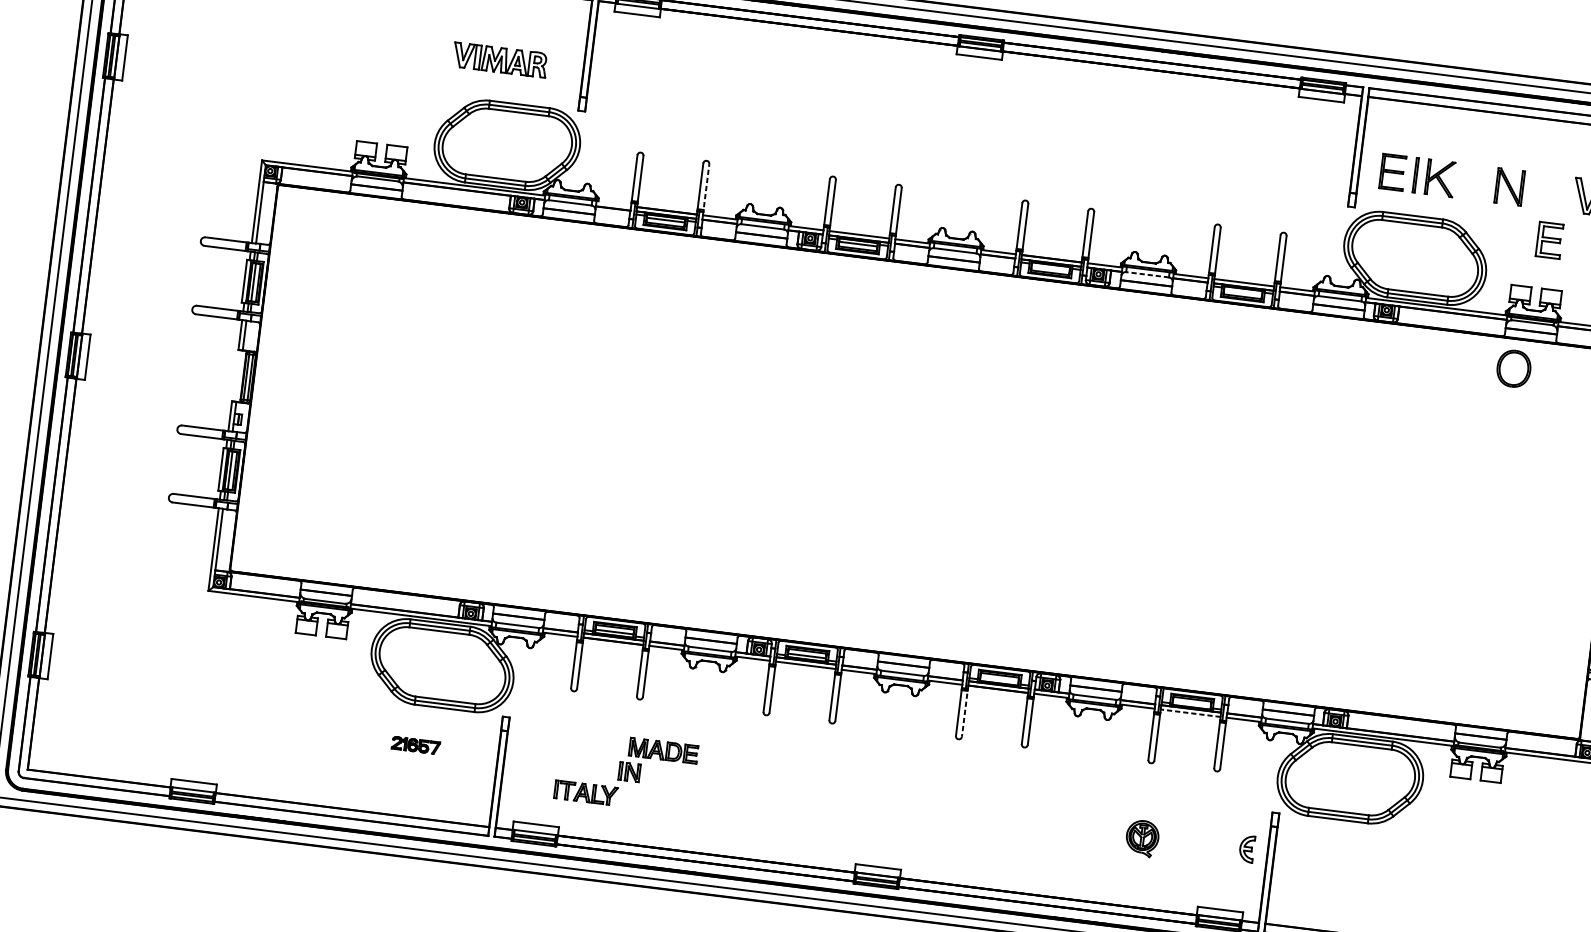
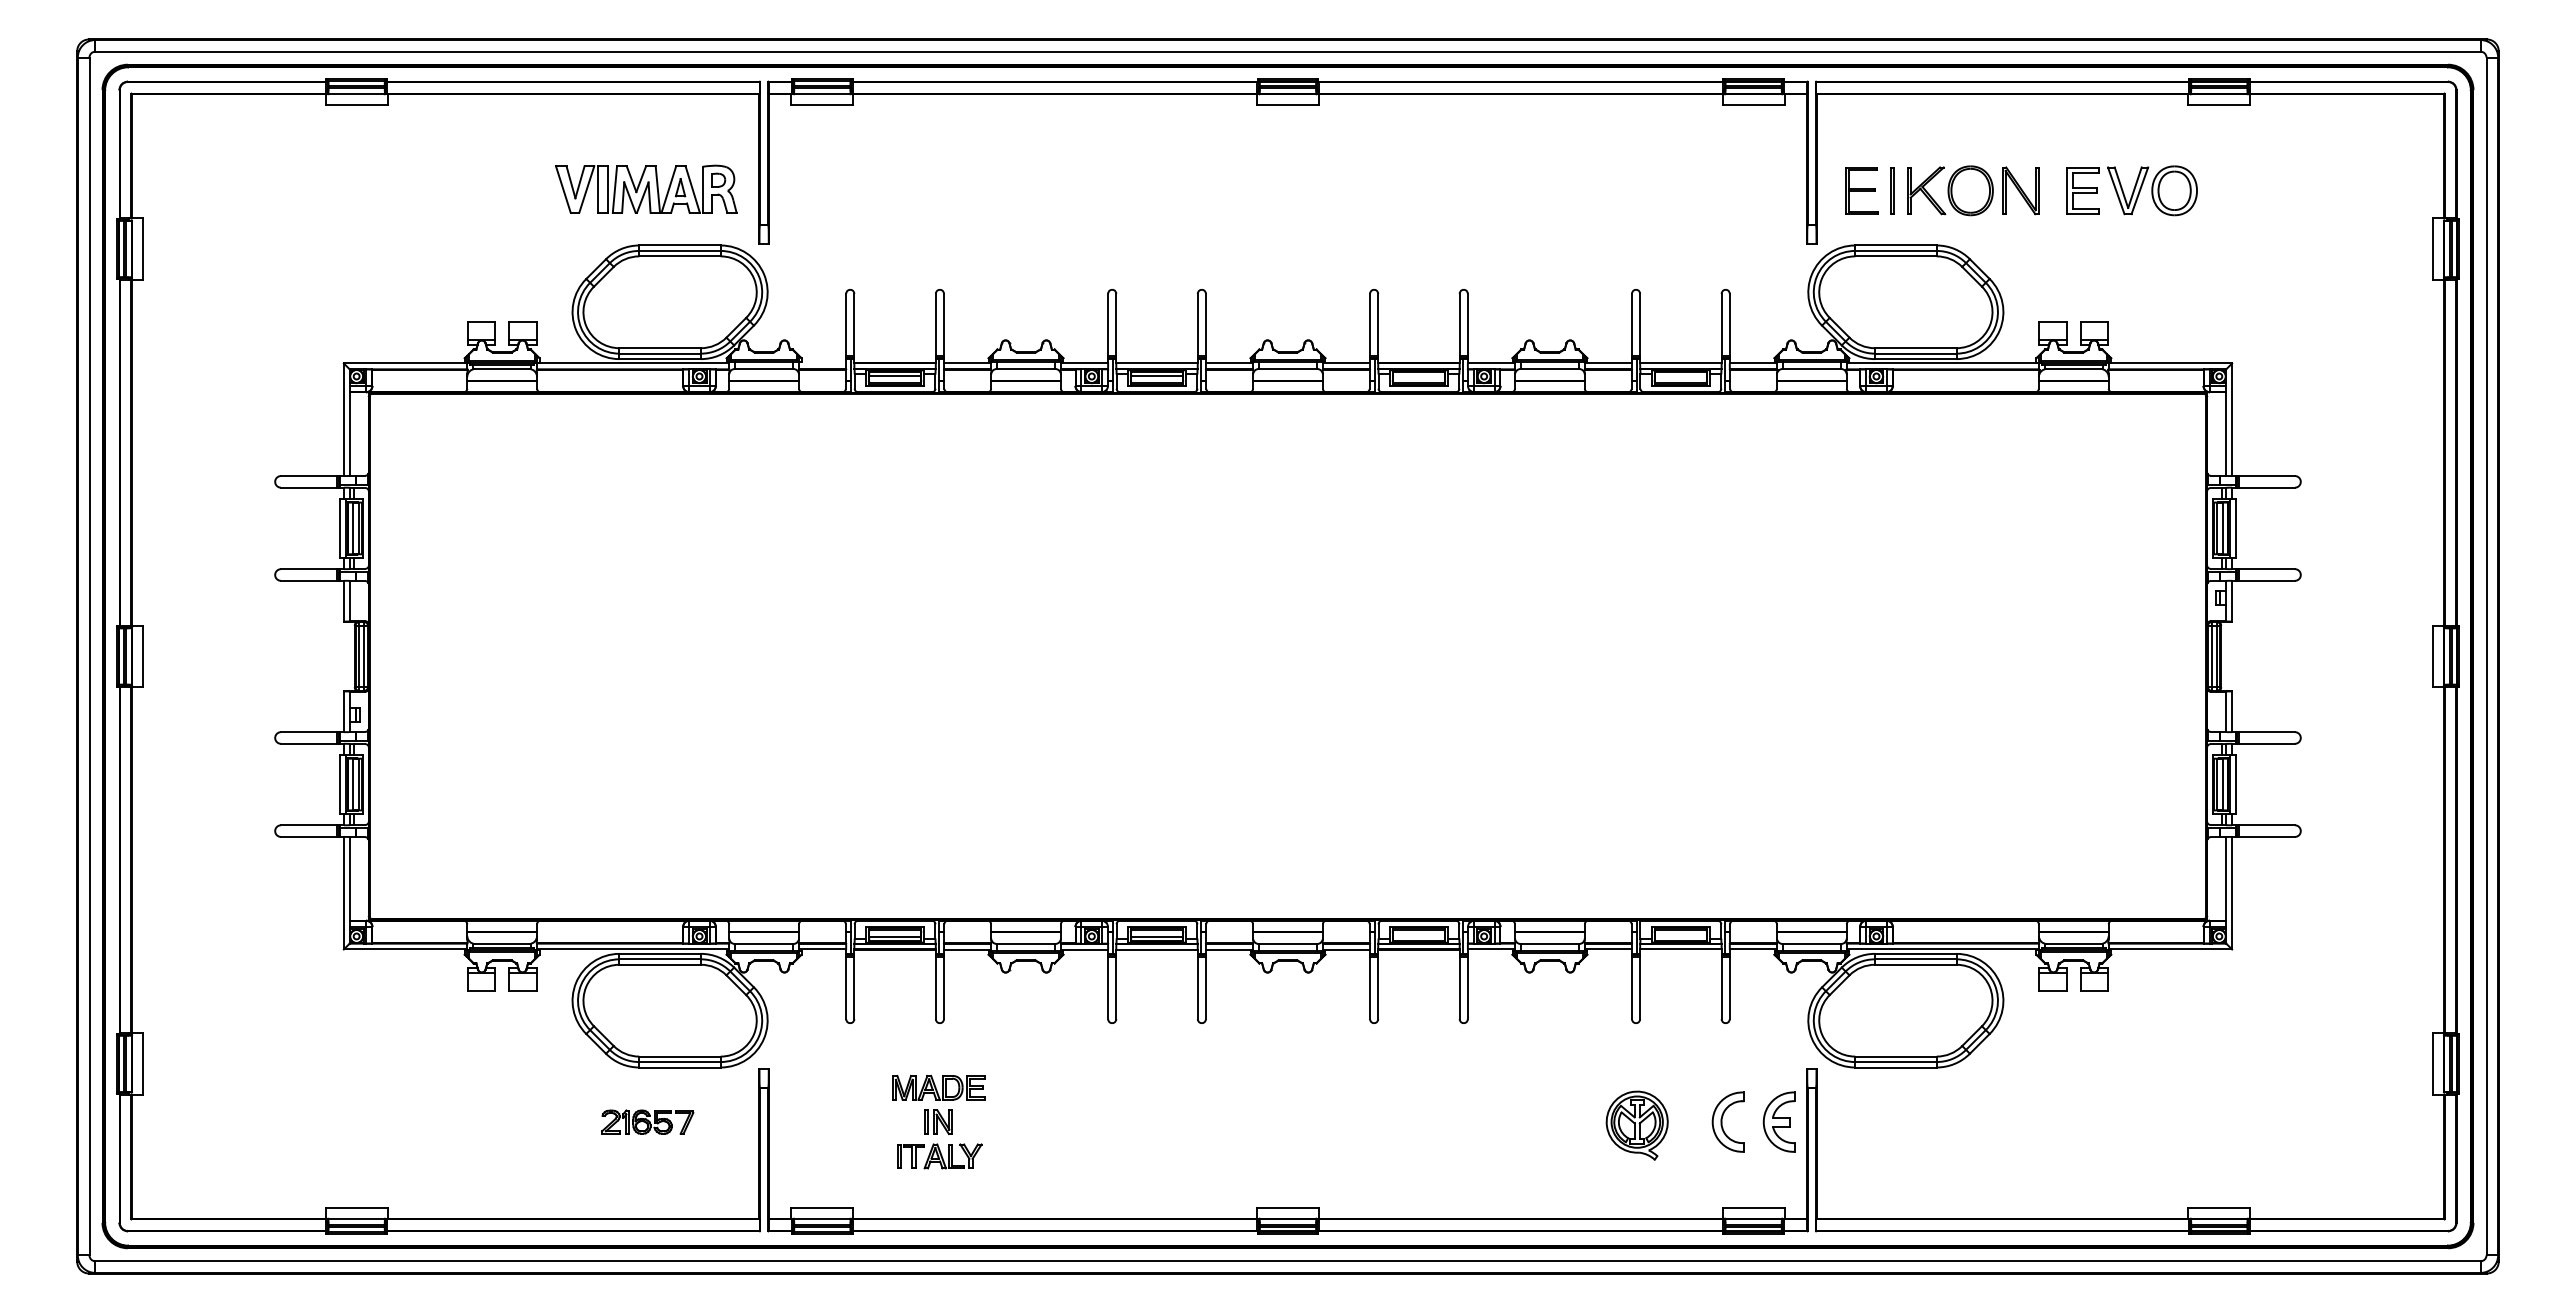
part: (500, 59) -> (646, 188), size x1.43
line: (705, 189) -> (943, 328), dashed -> solid
part: (1549, 240) -> (2082, 190), moved
line: (1147, 274) -> (1549, 368), dashed -> solid
part: (1513, 368) -> (1970, 190), moved
line: (965, 711) -> (1378, 984), dashed -> solid
line: (1190, 713) -> (1680, 949), dashed -> solid
part: (415, 745) -> (647, 1121), size x1.43
part: (663, 750) -> (938, 1087), moved
part: (585, 793) -> (939, 1156), moved
part: (1141, 838) -> (1636, 1125), size x1.43
part: (1209, 843) -> (1727, 1121), added
part: (1246, 848) -> (1778, 1121), size x1.67

